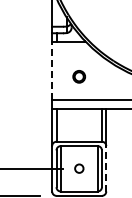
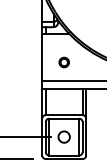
line: (52, 70) -> (42, 57), dashed -> solid
circle: (79, 168) -> (64, 136), size x1.67
line: (106, 168) -> (86, 136), dashed -> solid

